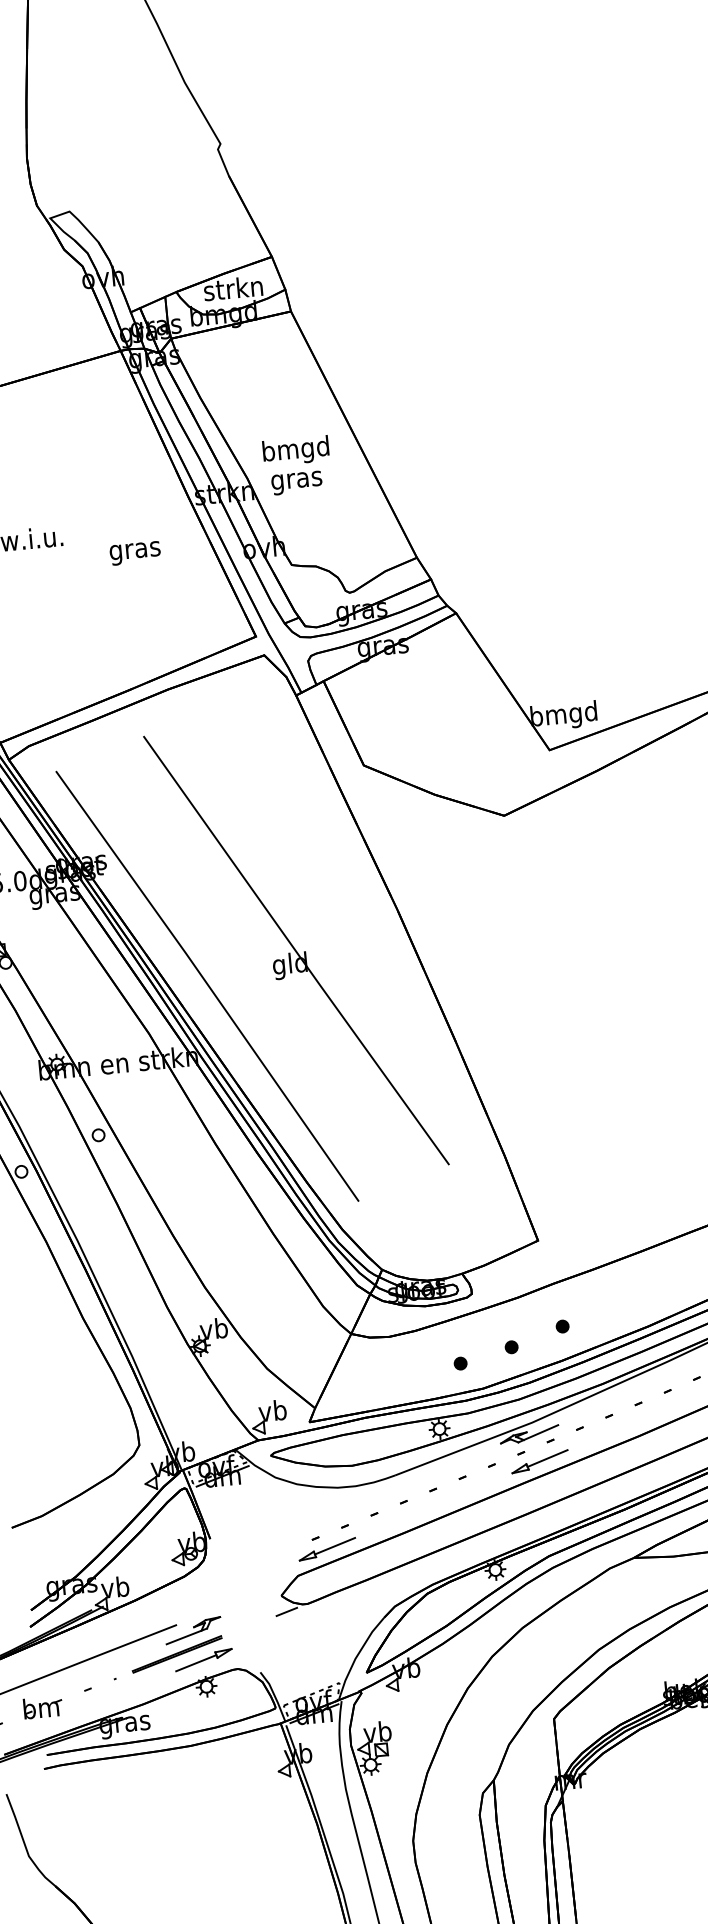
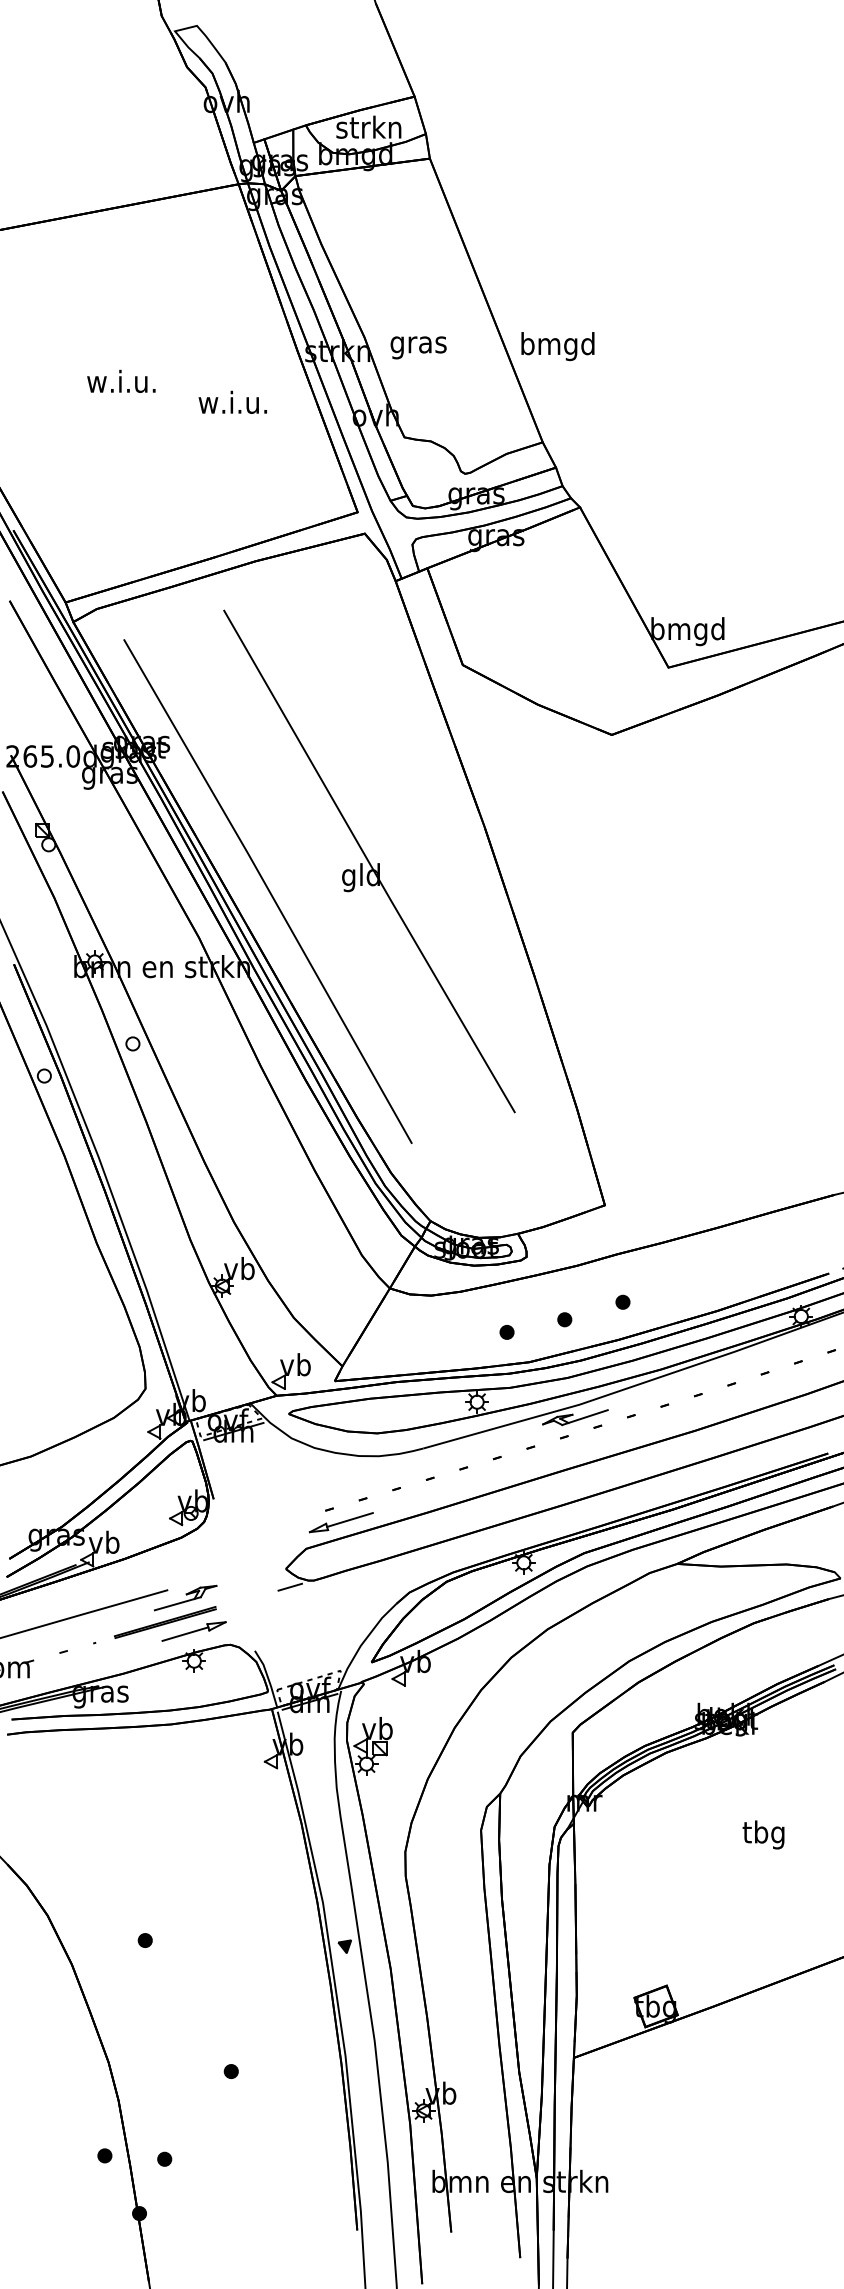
text: (295, 451) -> (557, 346), moved
text: (133, 550) -> (232, 404), gras -> w.i.u.
part: (539, 1461) -> (583, 1448), removed

